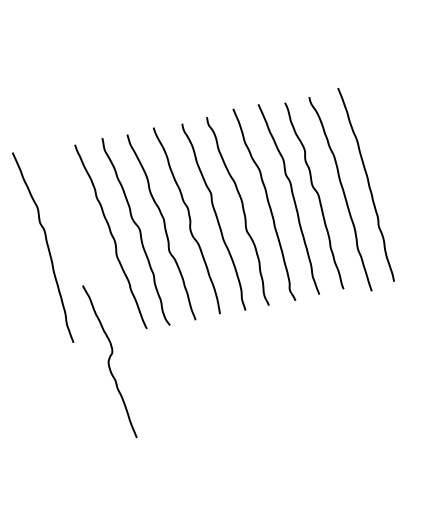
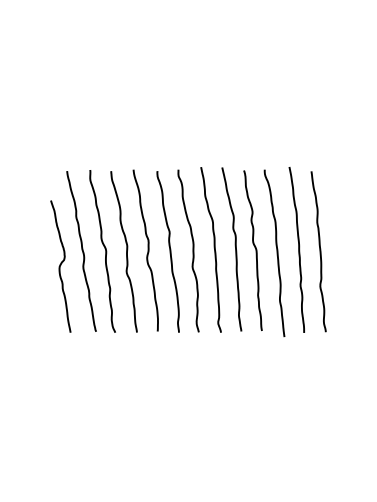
curve: (393, 181) -> (319, 251), added
curve: (47, 246) -> (28, 249), removed
curve: (109, 361) -> (60, 266), moved

